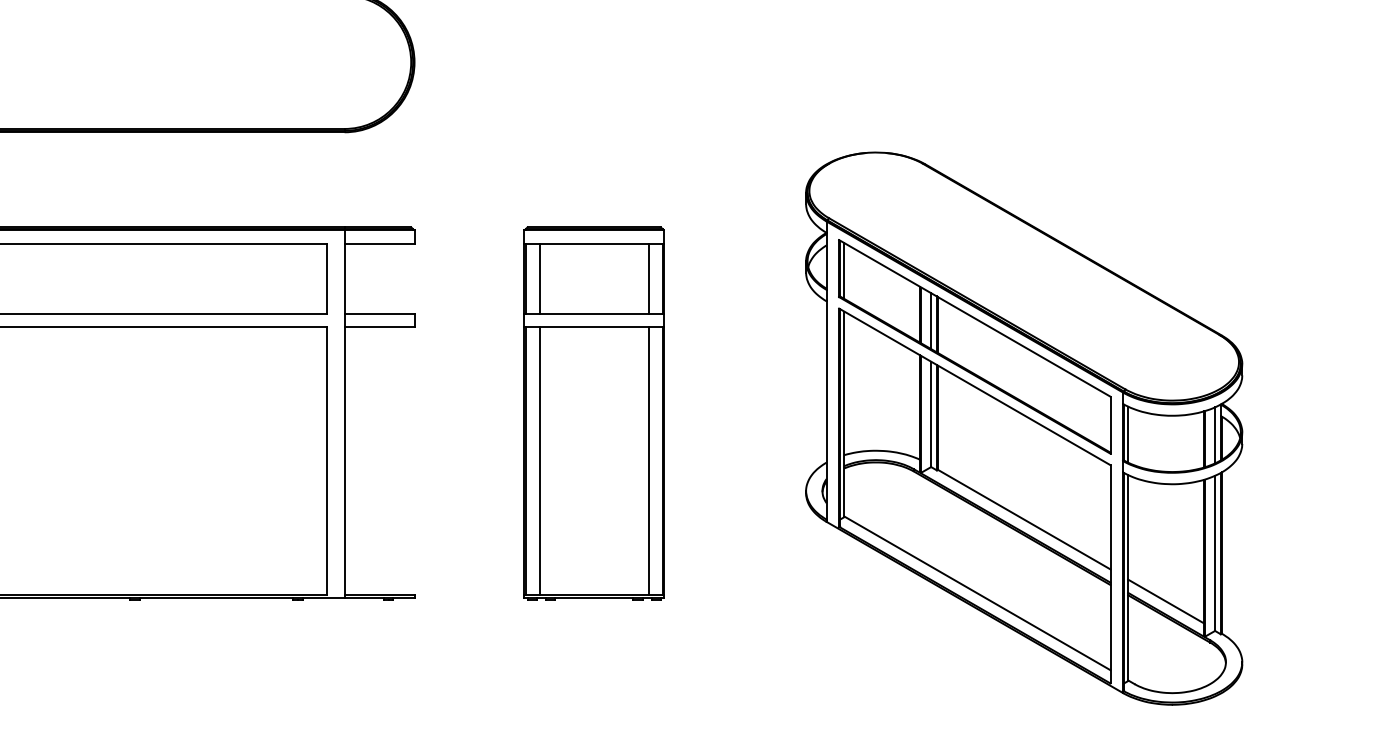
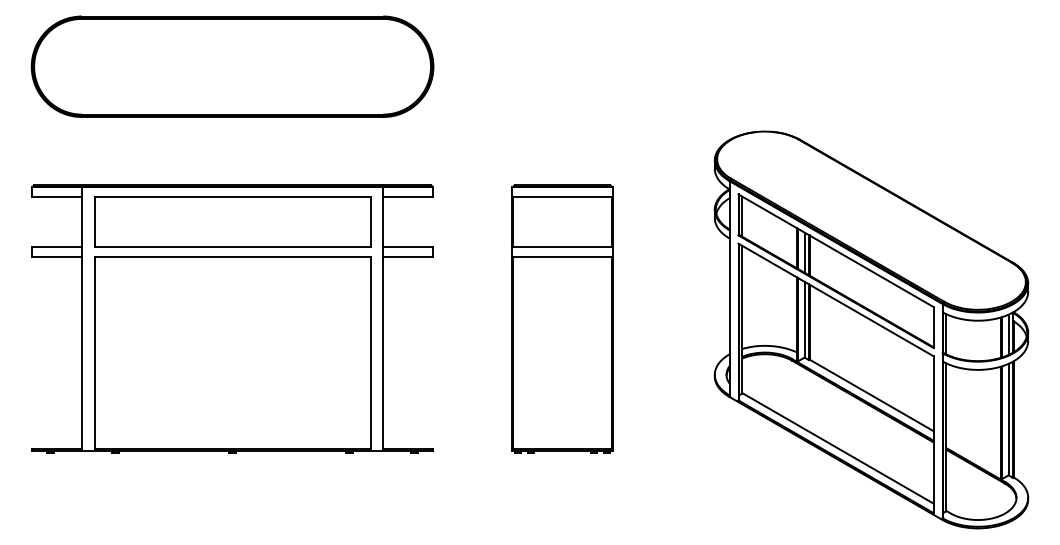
line: (539, 279) -> (523, 222), removed
line: (648, 279) -> (601, 222), removed
line: (539, 461) -> (523, 353), removed
line: (648, 461) -> (601, 353), removed
line: (1166, 600) -> (973, 453), removed

